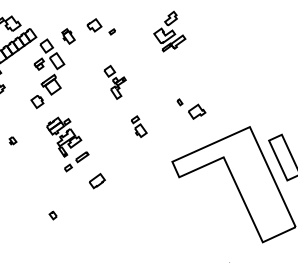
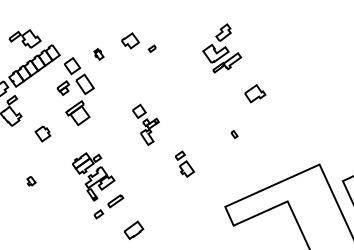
part: (68, 36) -> (98, 54), size x0.6
part: (114, 81) -> (145, 123), moved
part: (37, 102) -> (42, 134), moved
part: (197, 111) -> (255, 93), moved

